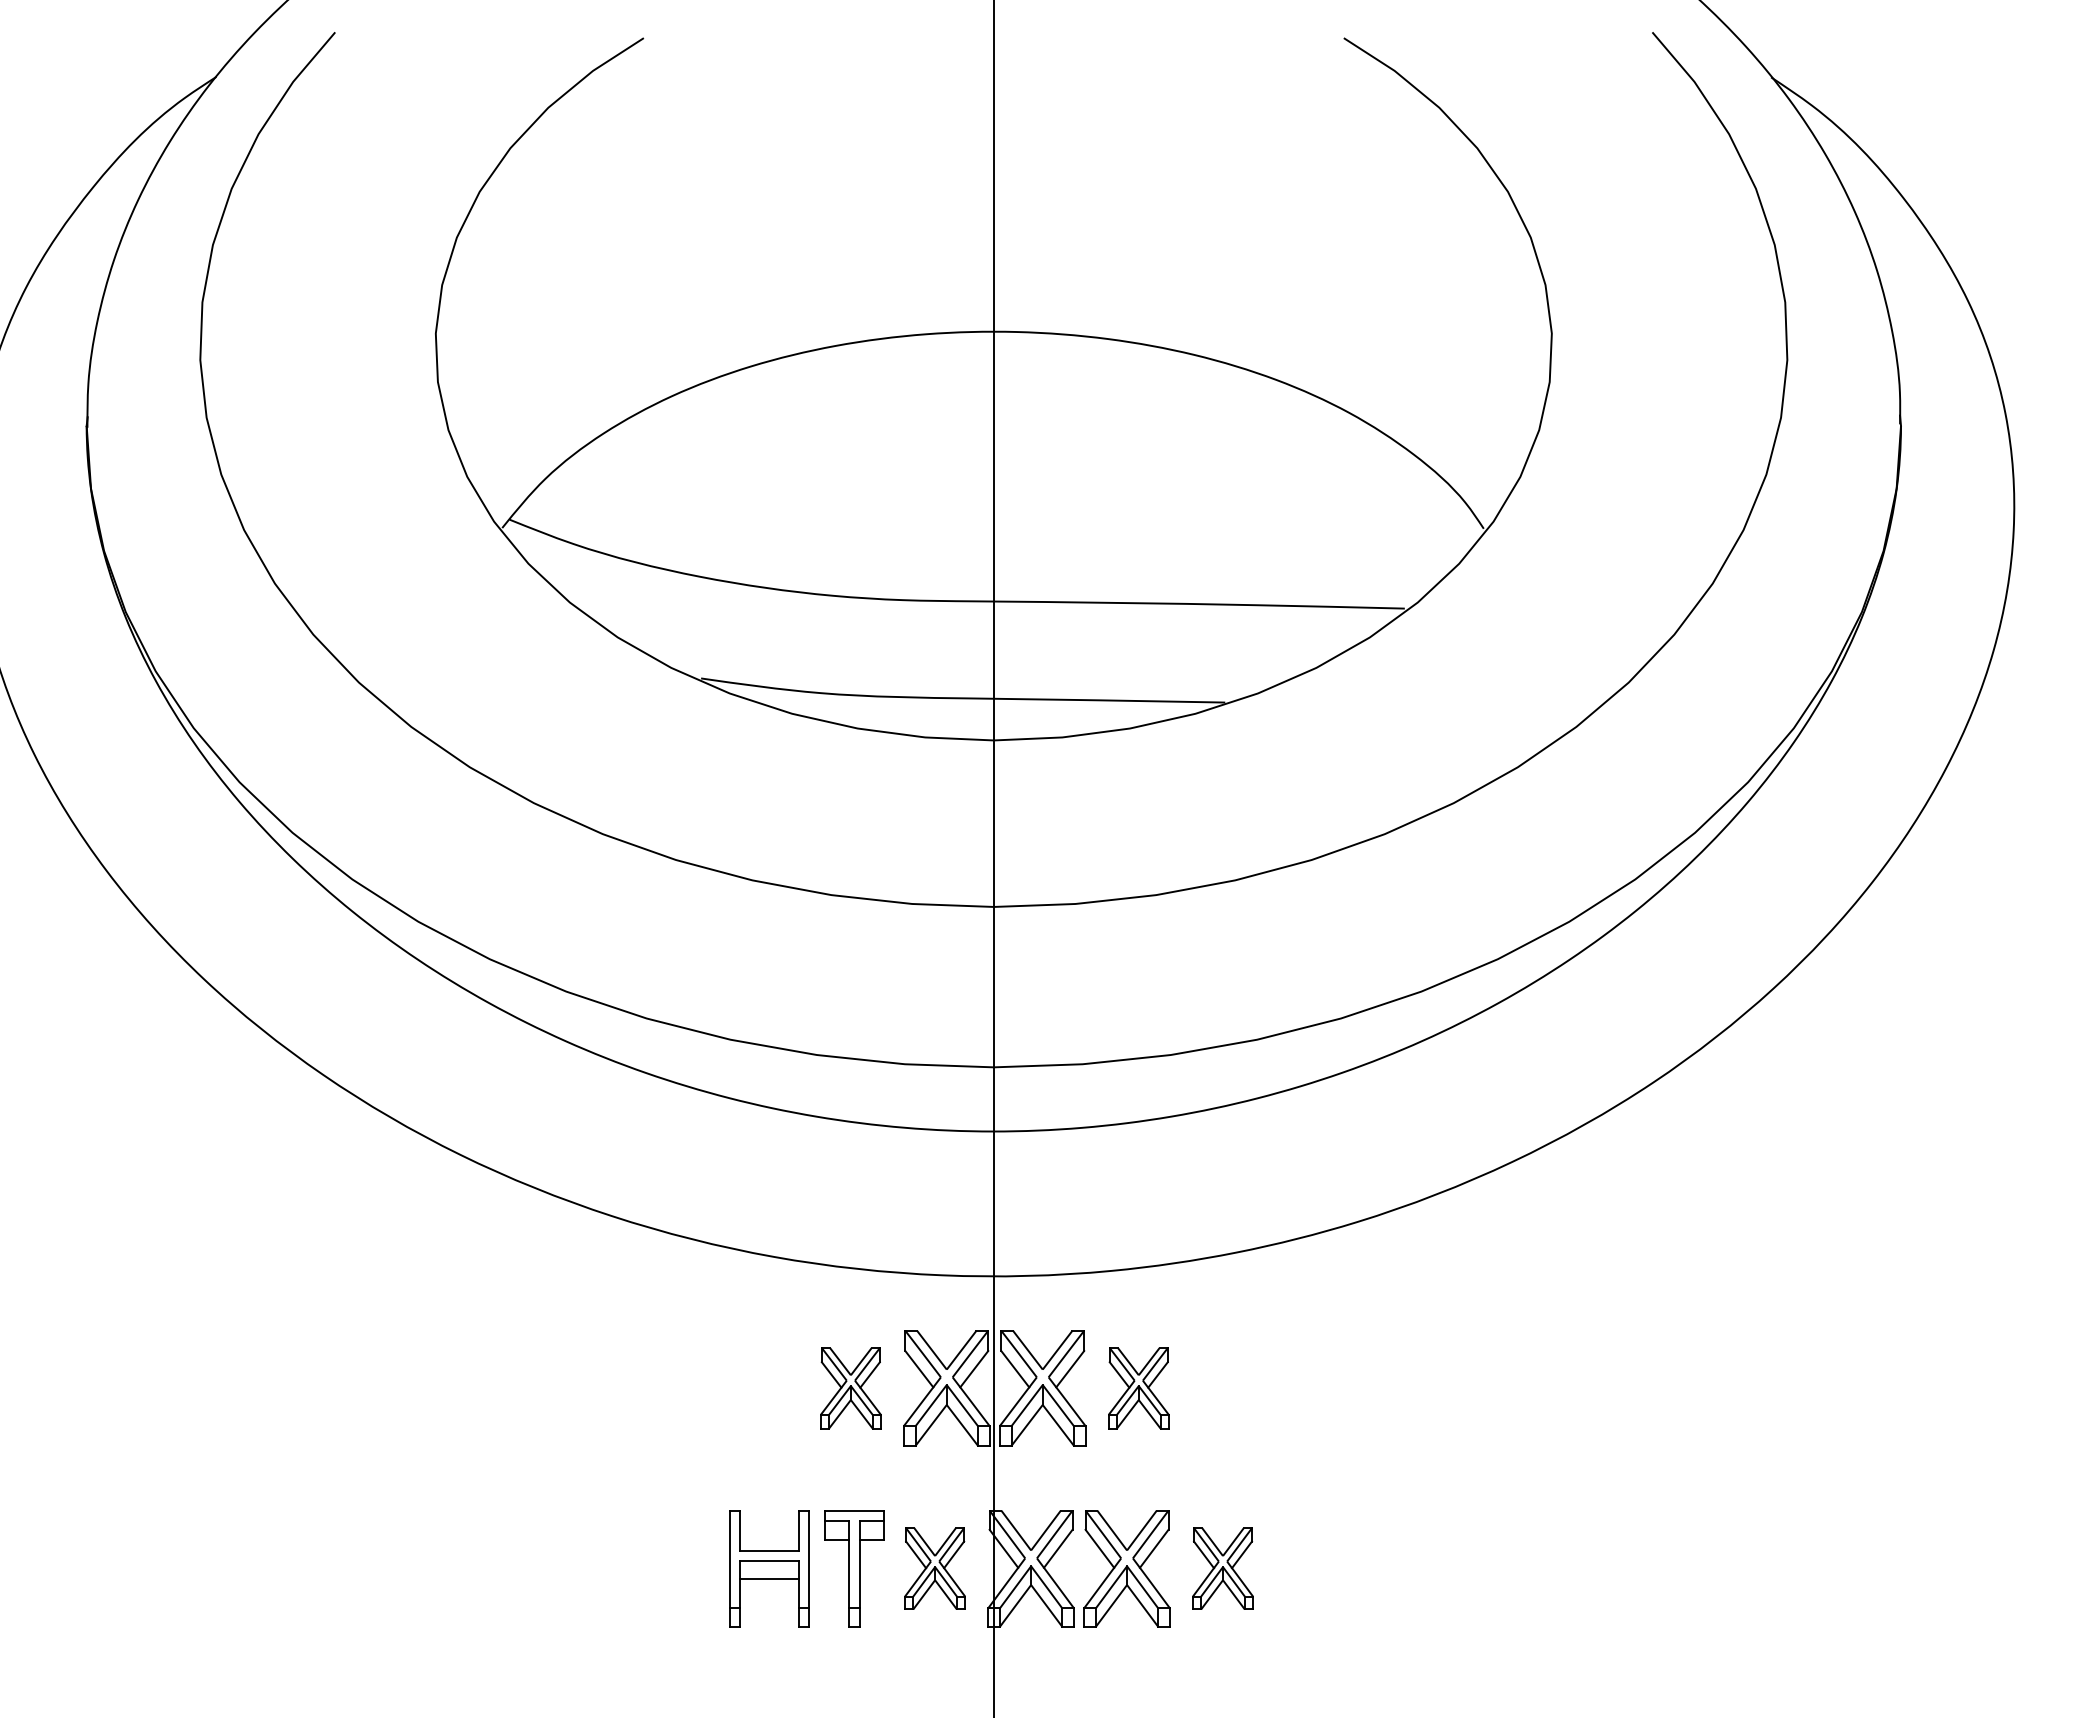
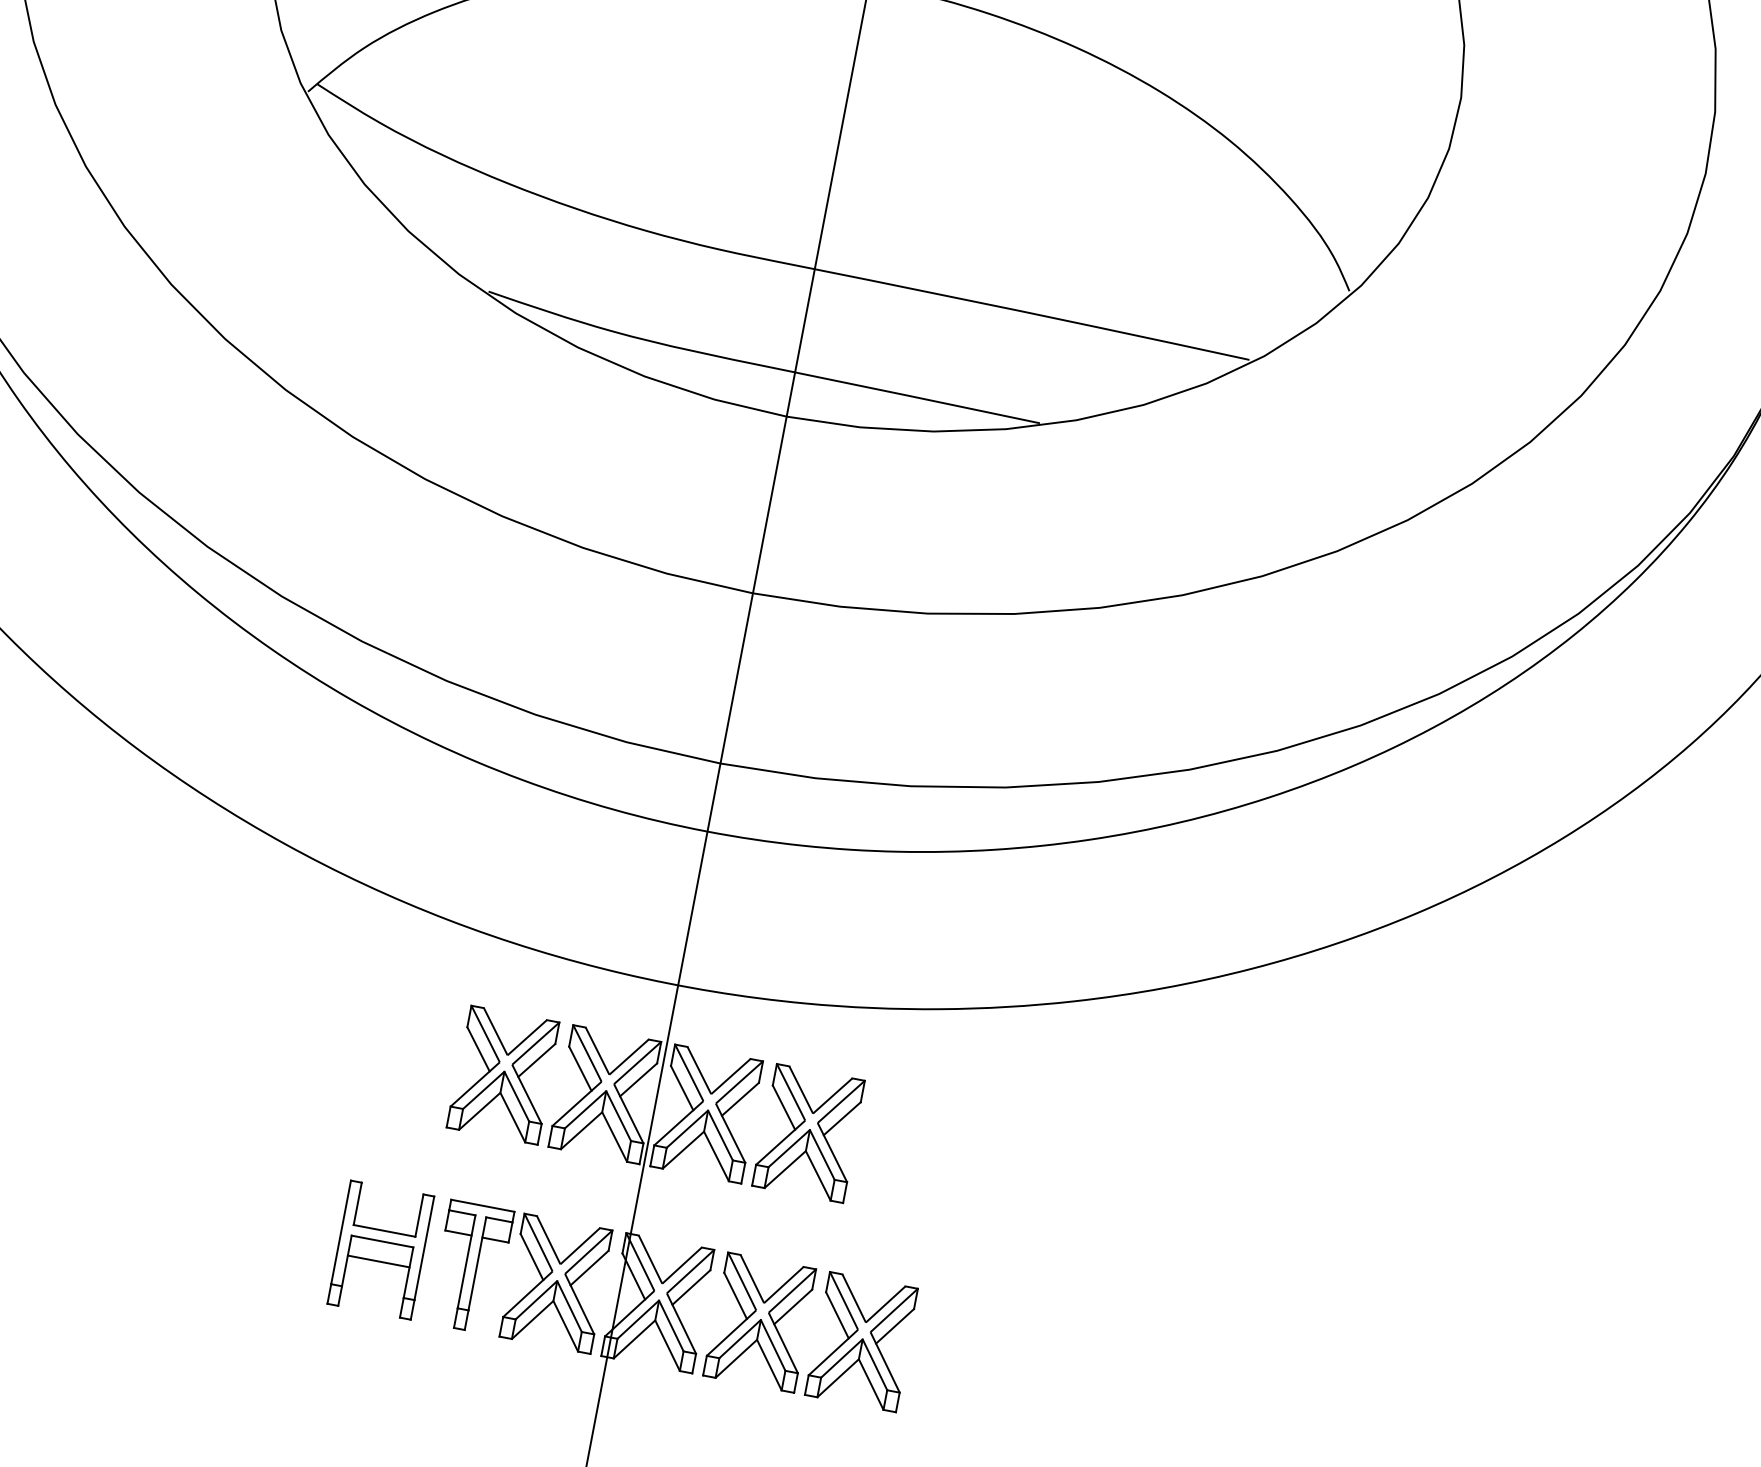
part: (850, 1388) -> (503, 1075), size x1.43
part: (1138, 1388) -> (809, 1133), size x1.43
part: (934, 1568) -> (556, 1283), size x1.43
part: (1222, 1568) -> (861, 1341), size x1.43

